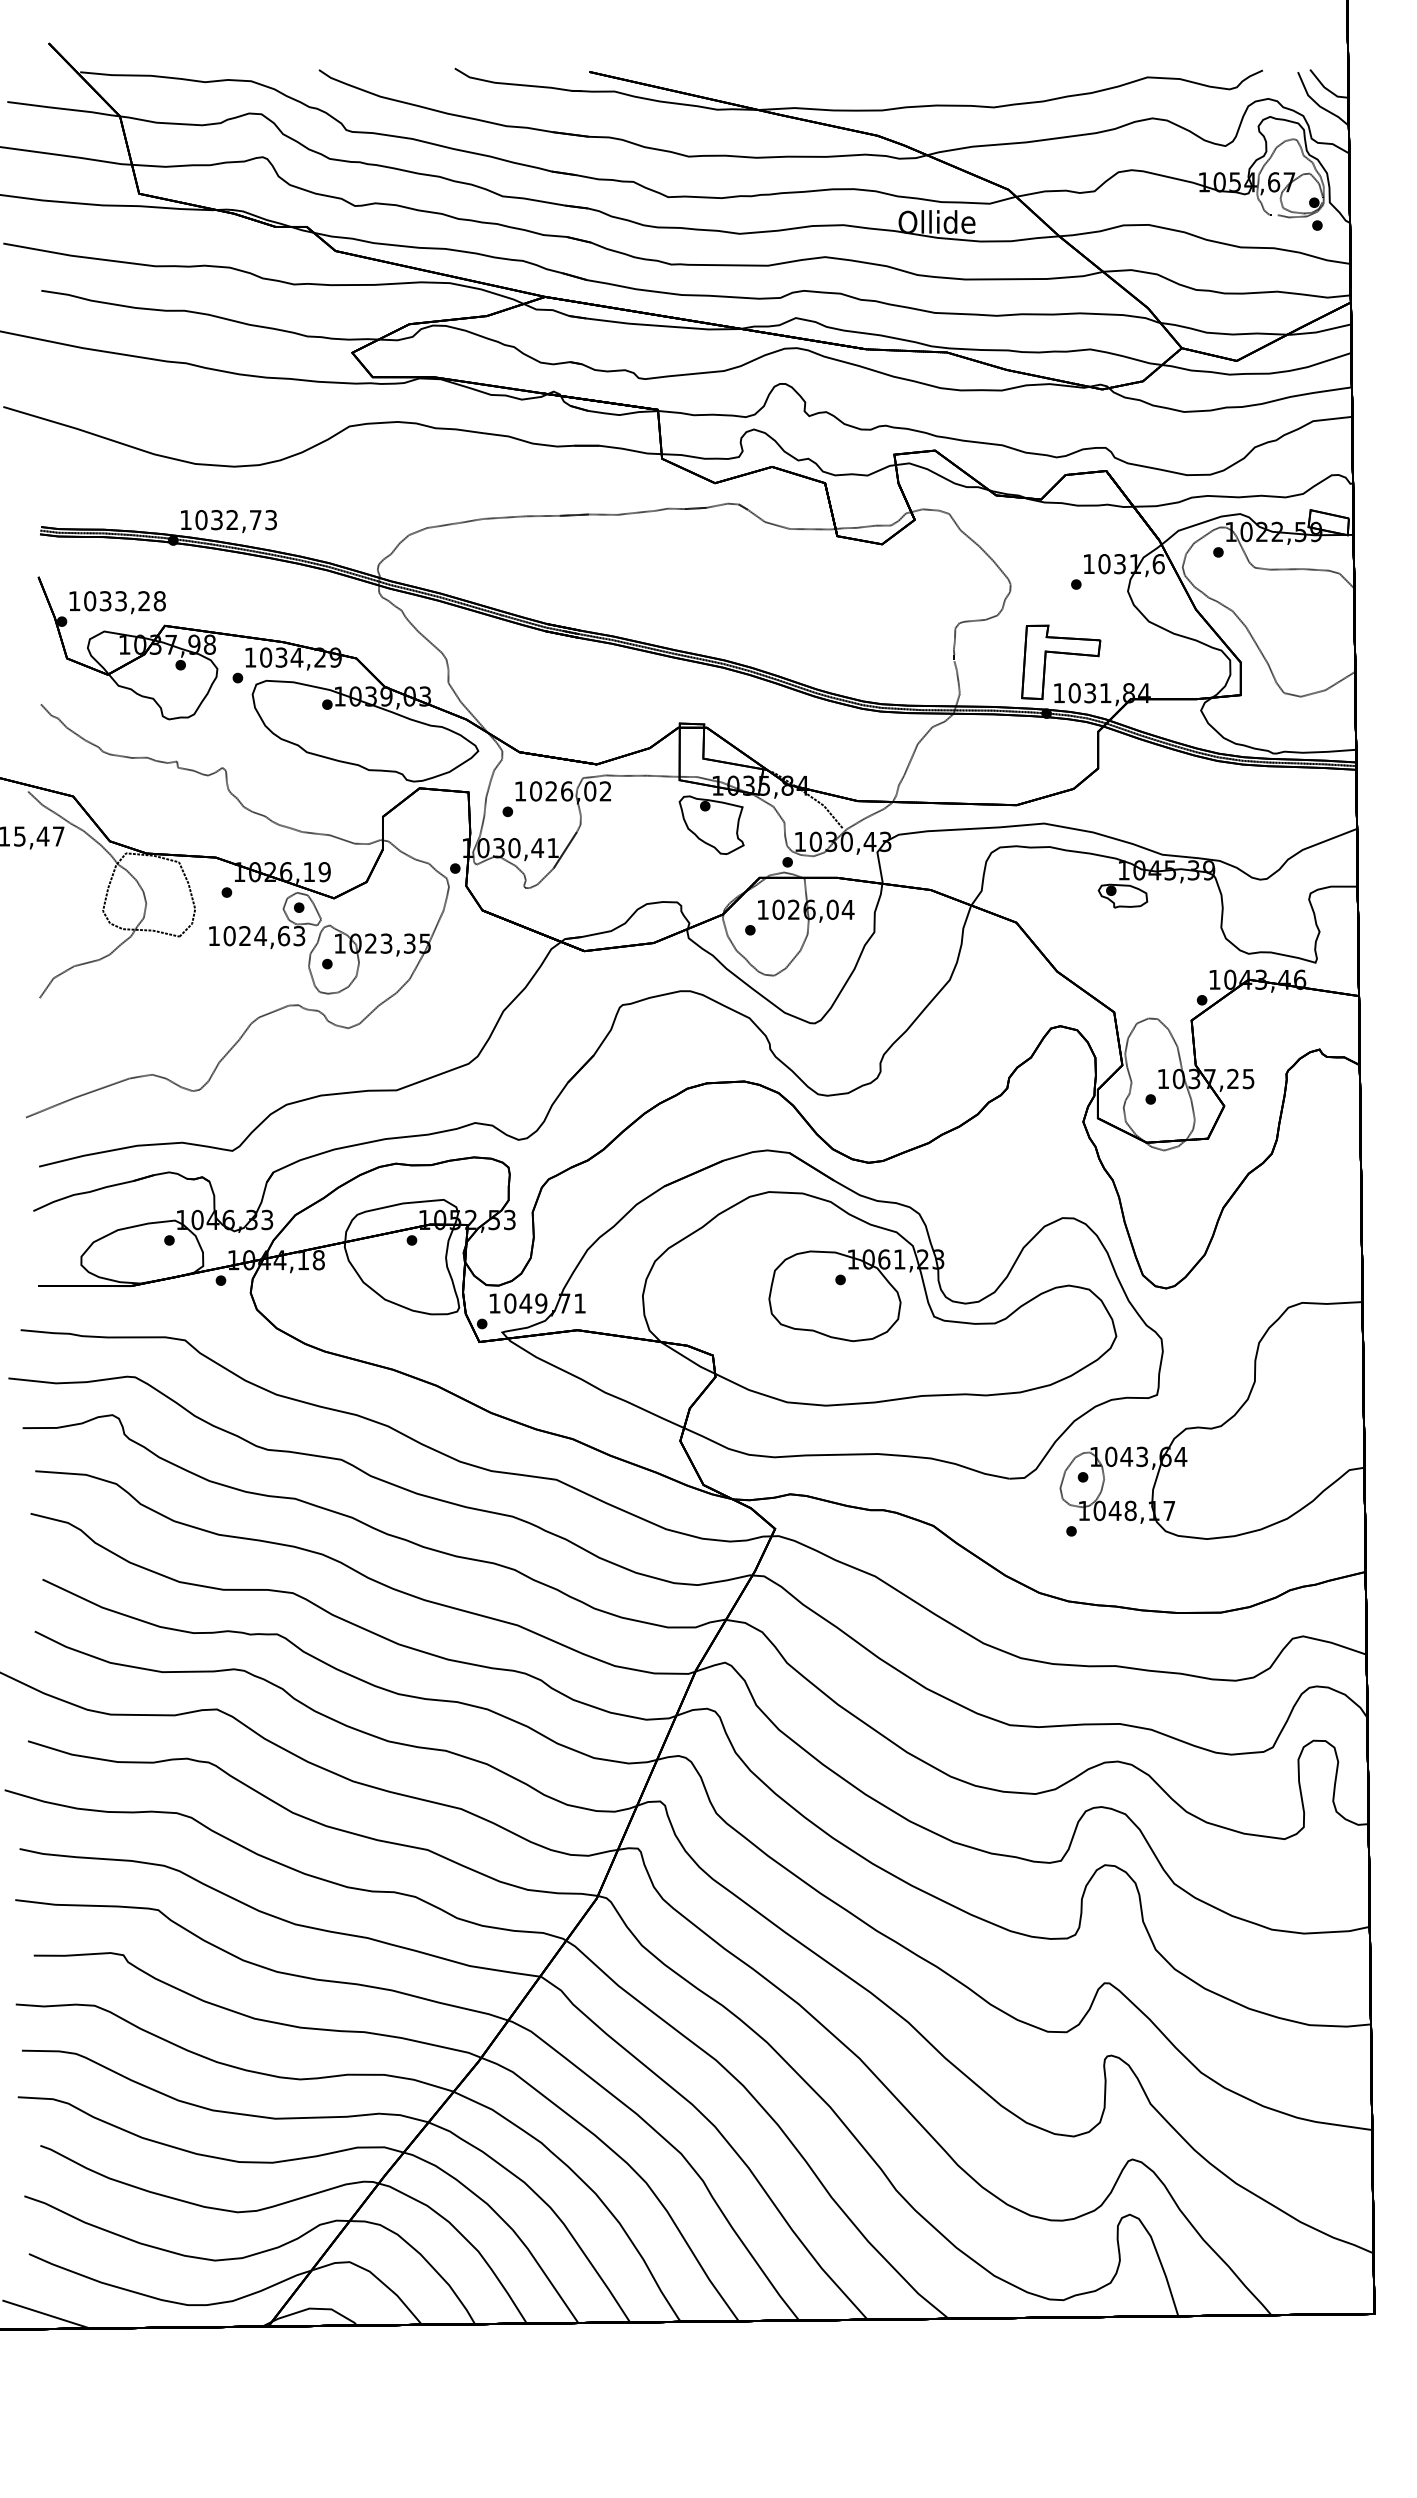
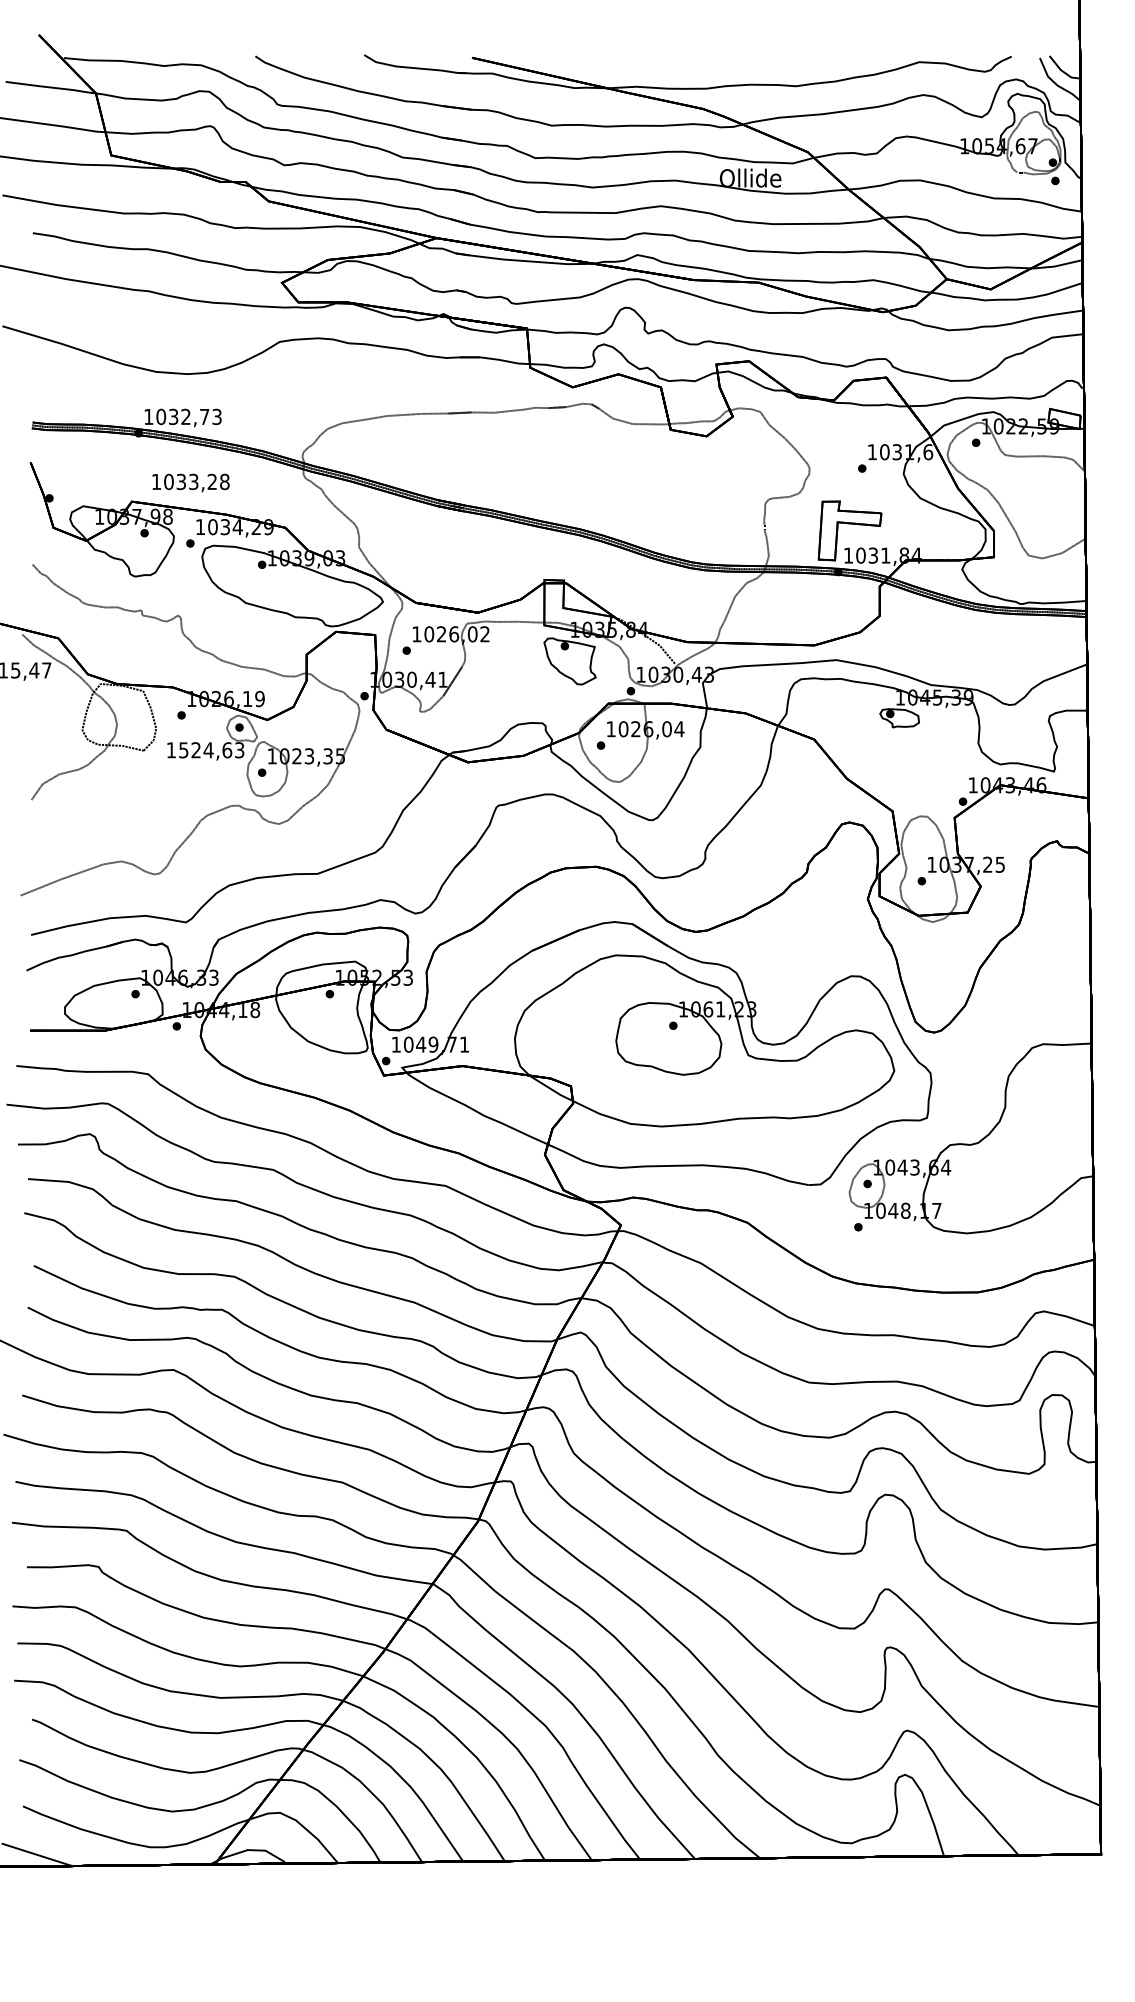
text: (117, 602) -> (190, 482), moved
text: (229, 936) -> (183, 750), 1024,63 -> 1524,63

